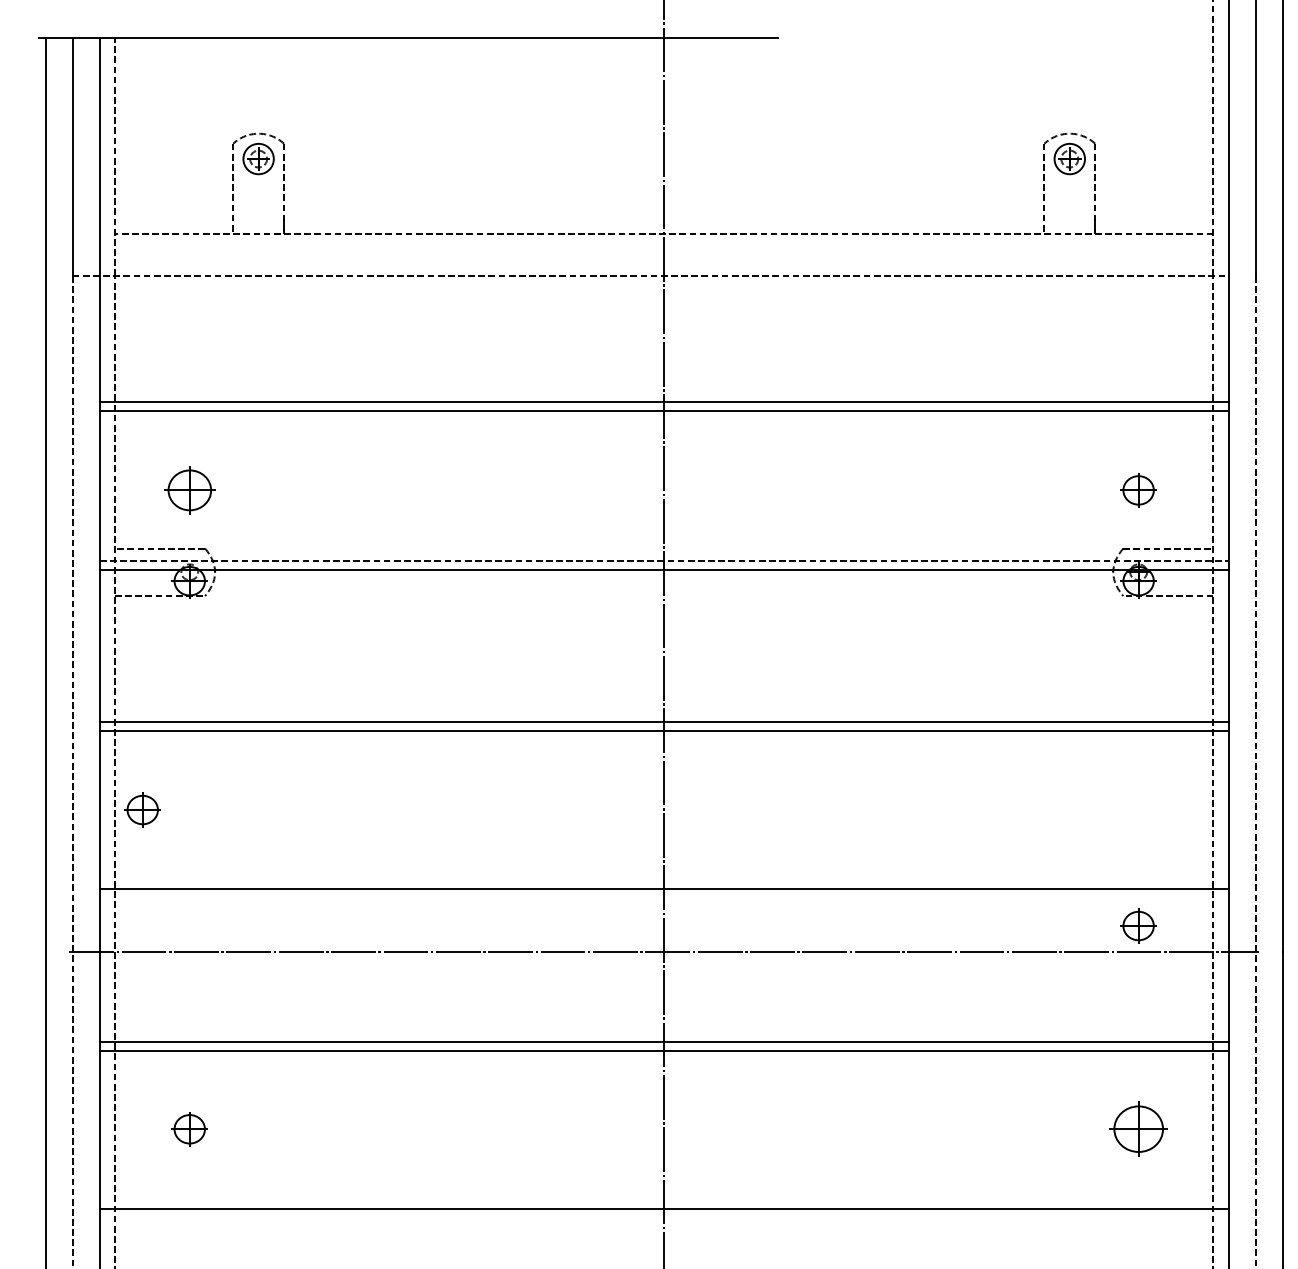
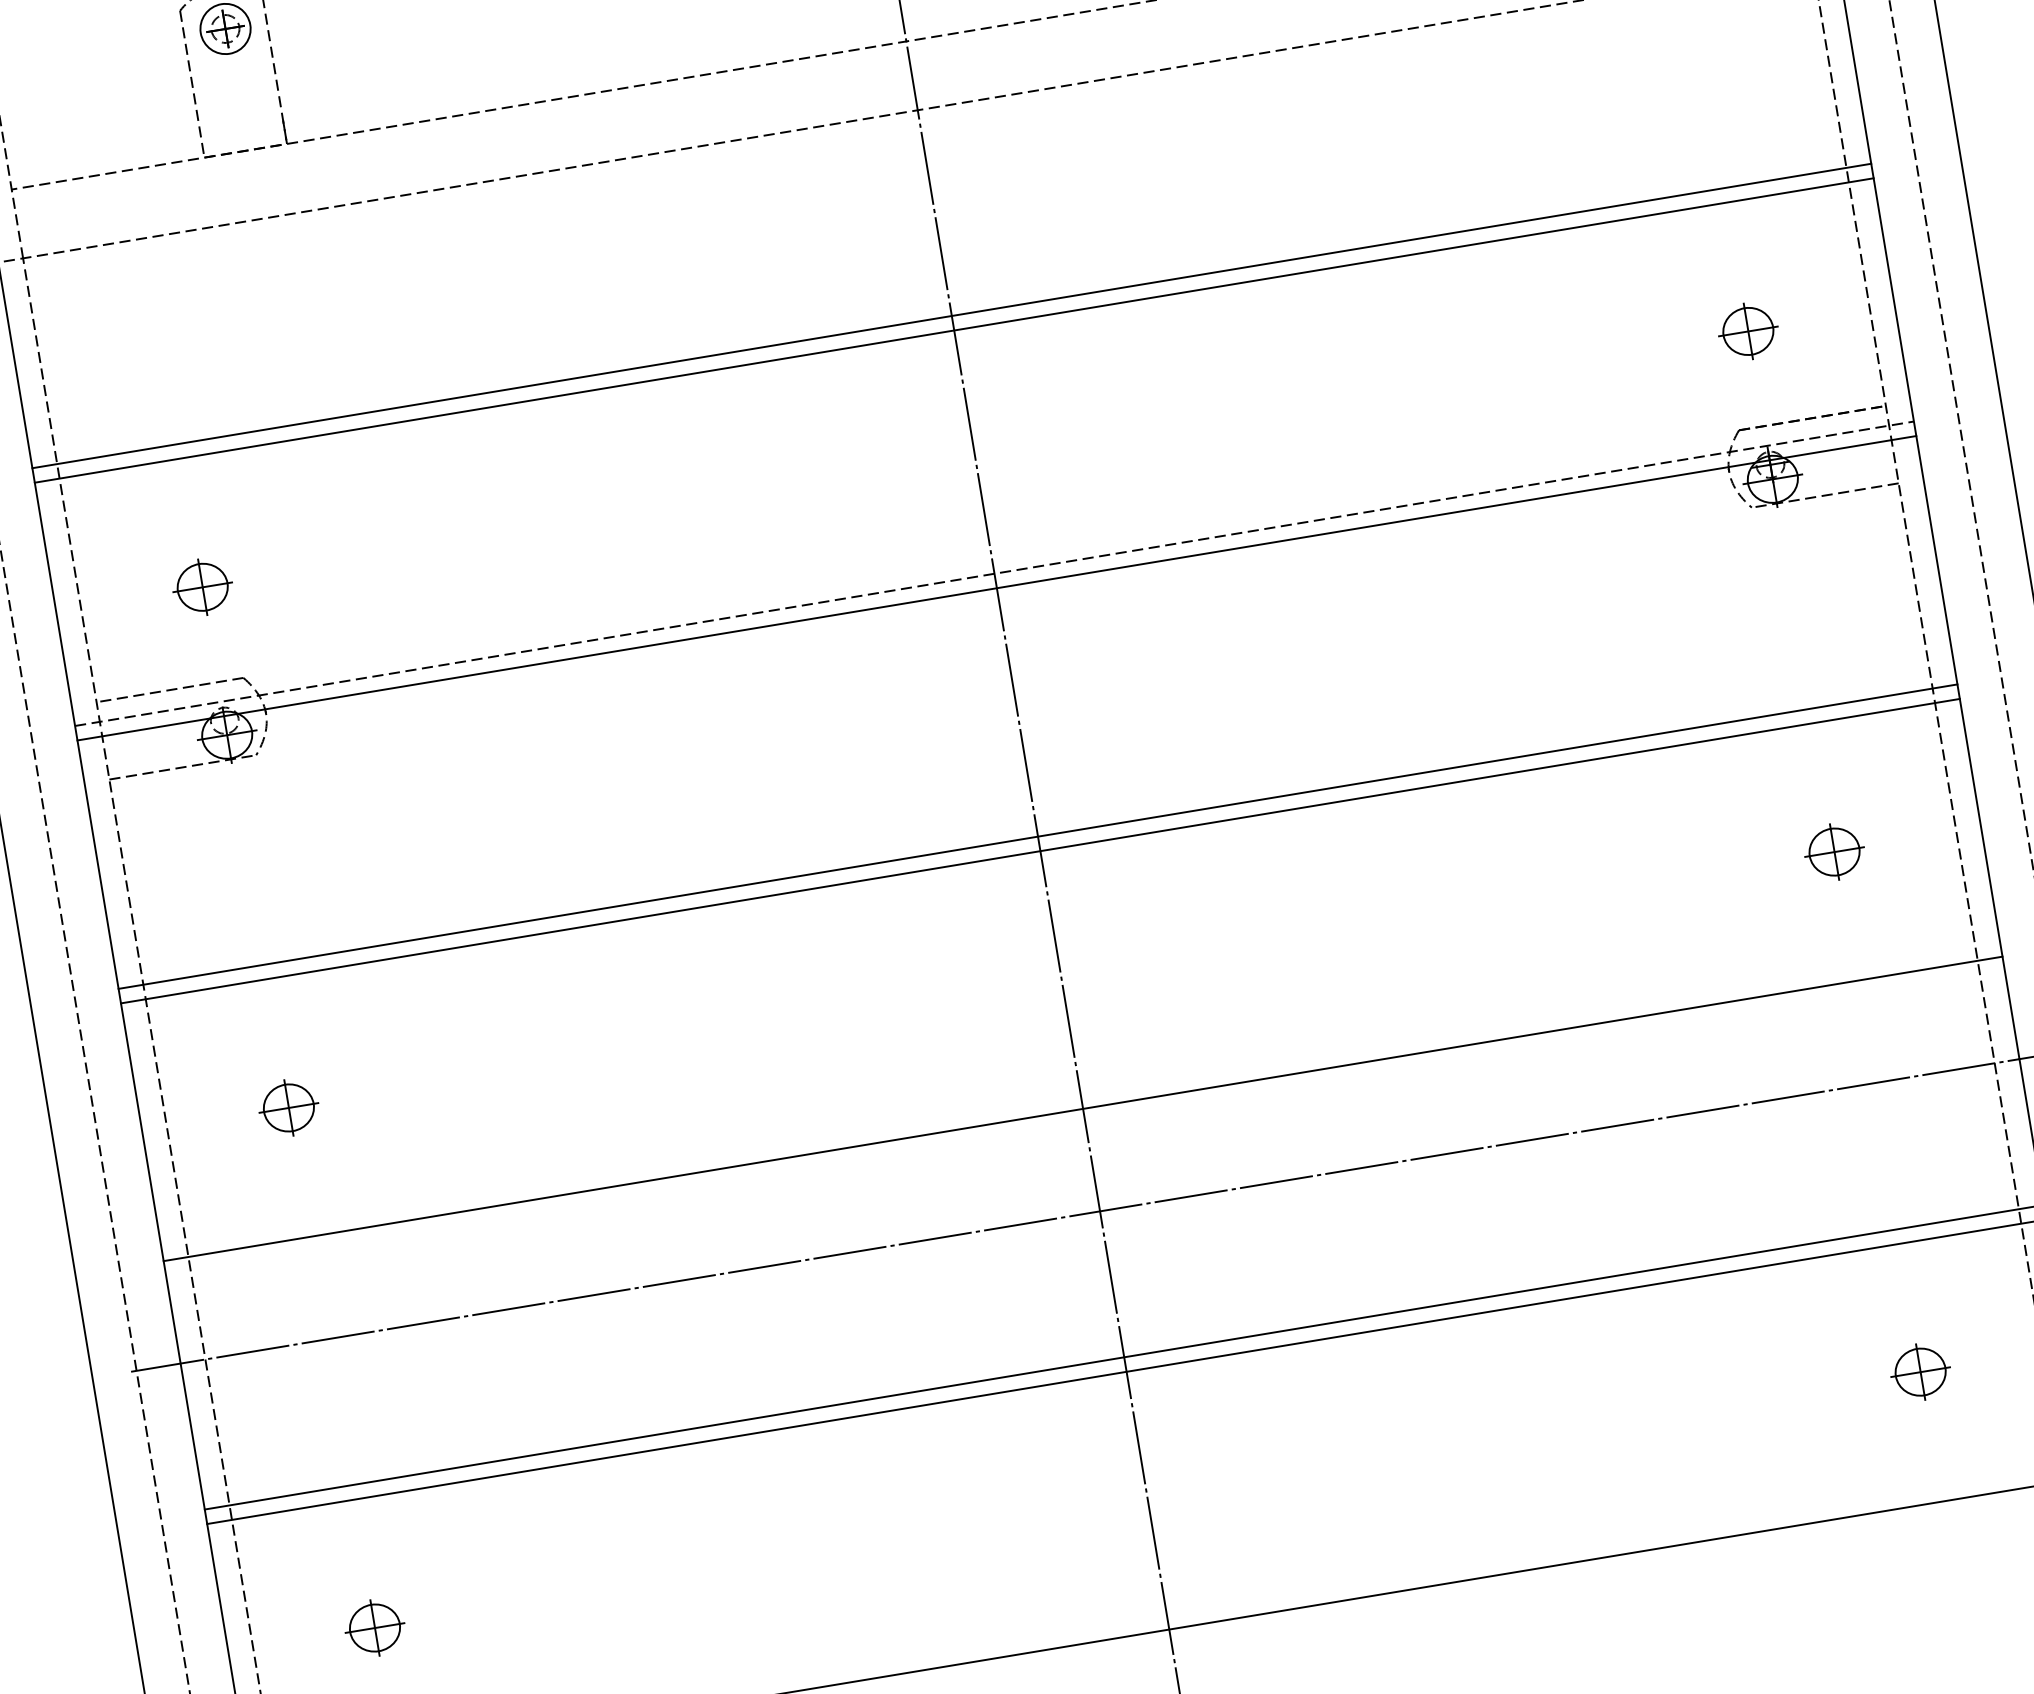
part: (189, 490) -> (202, 587), size x0.71
part: (142, 809) -> (288, 1107), moved
part: (1138, 925) -> (1834, 851), moved
part: (1138, 1129) -> (1920, 1372), size x0.62

